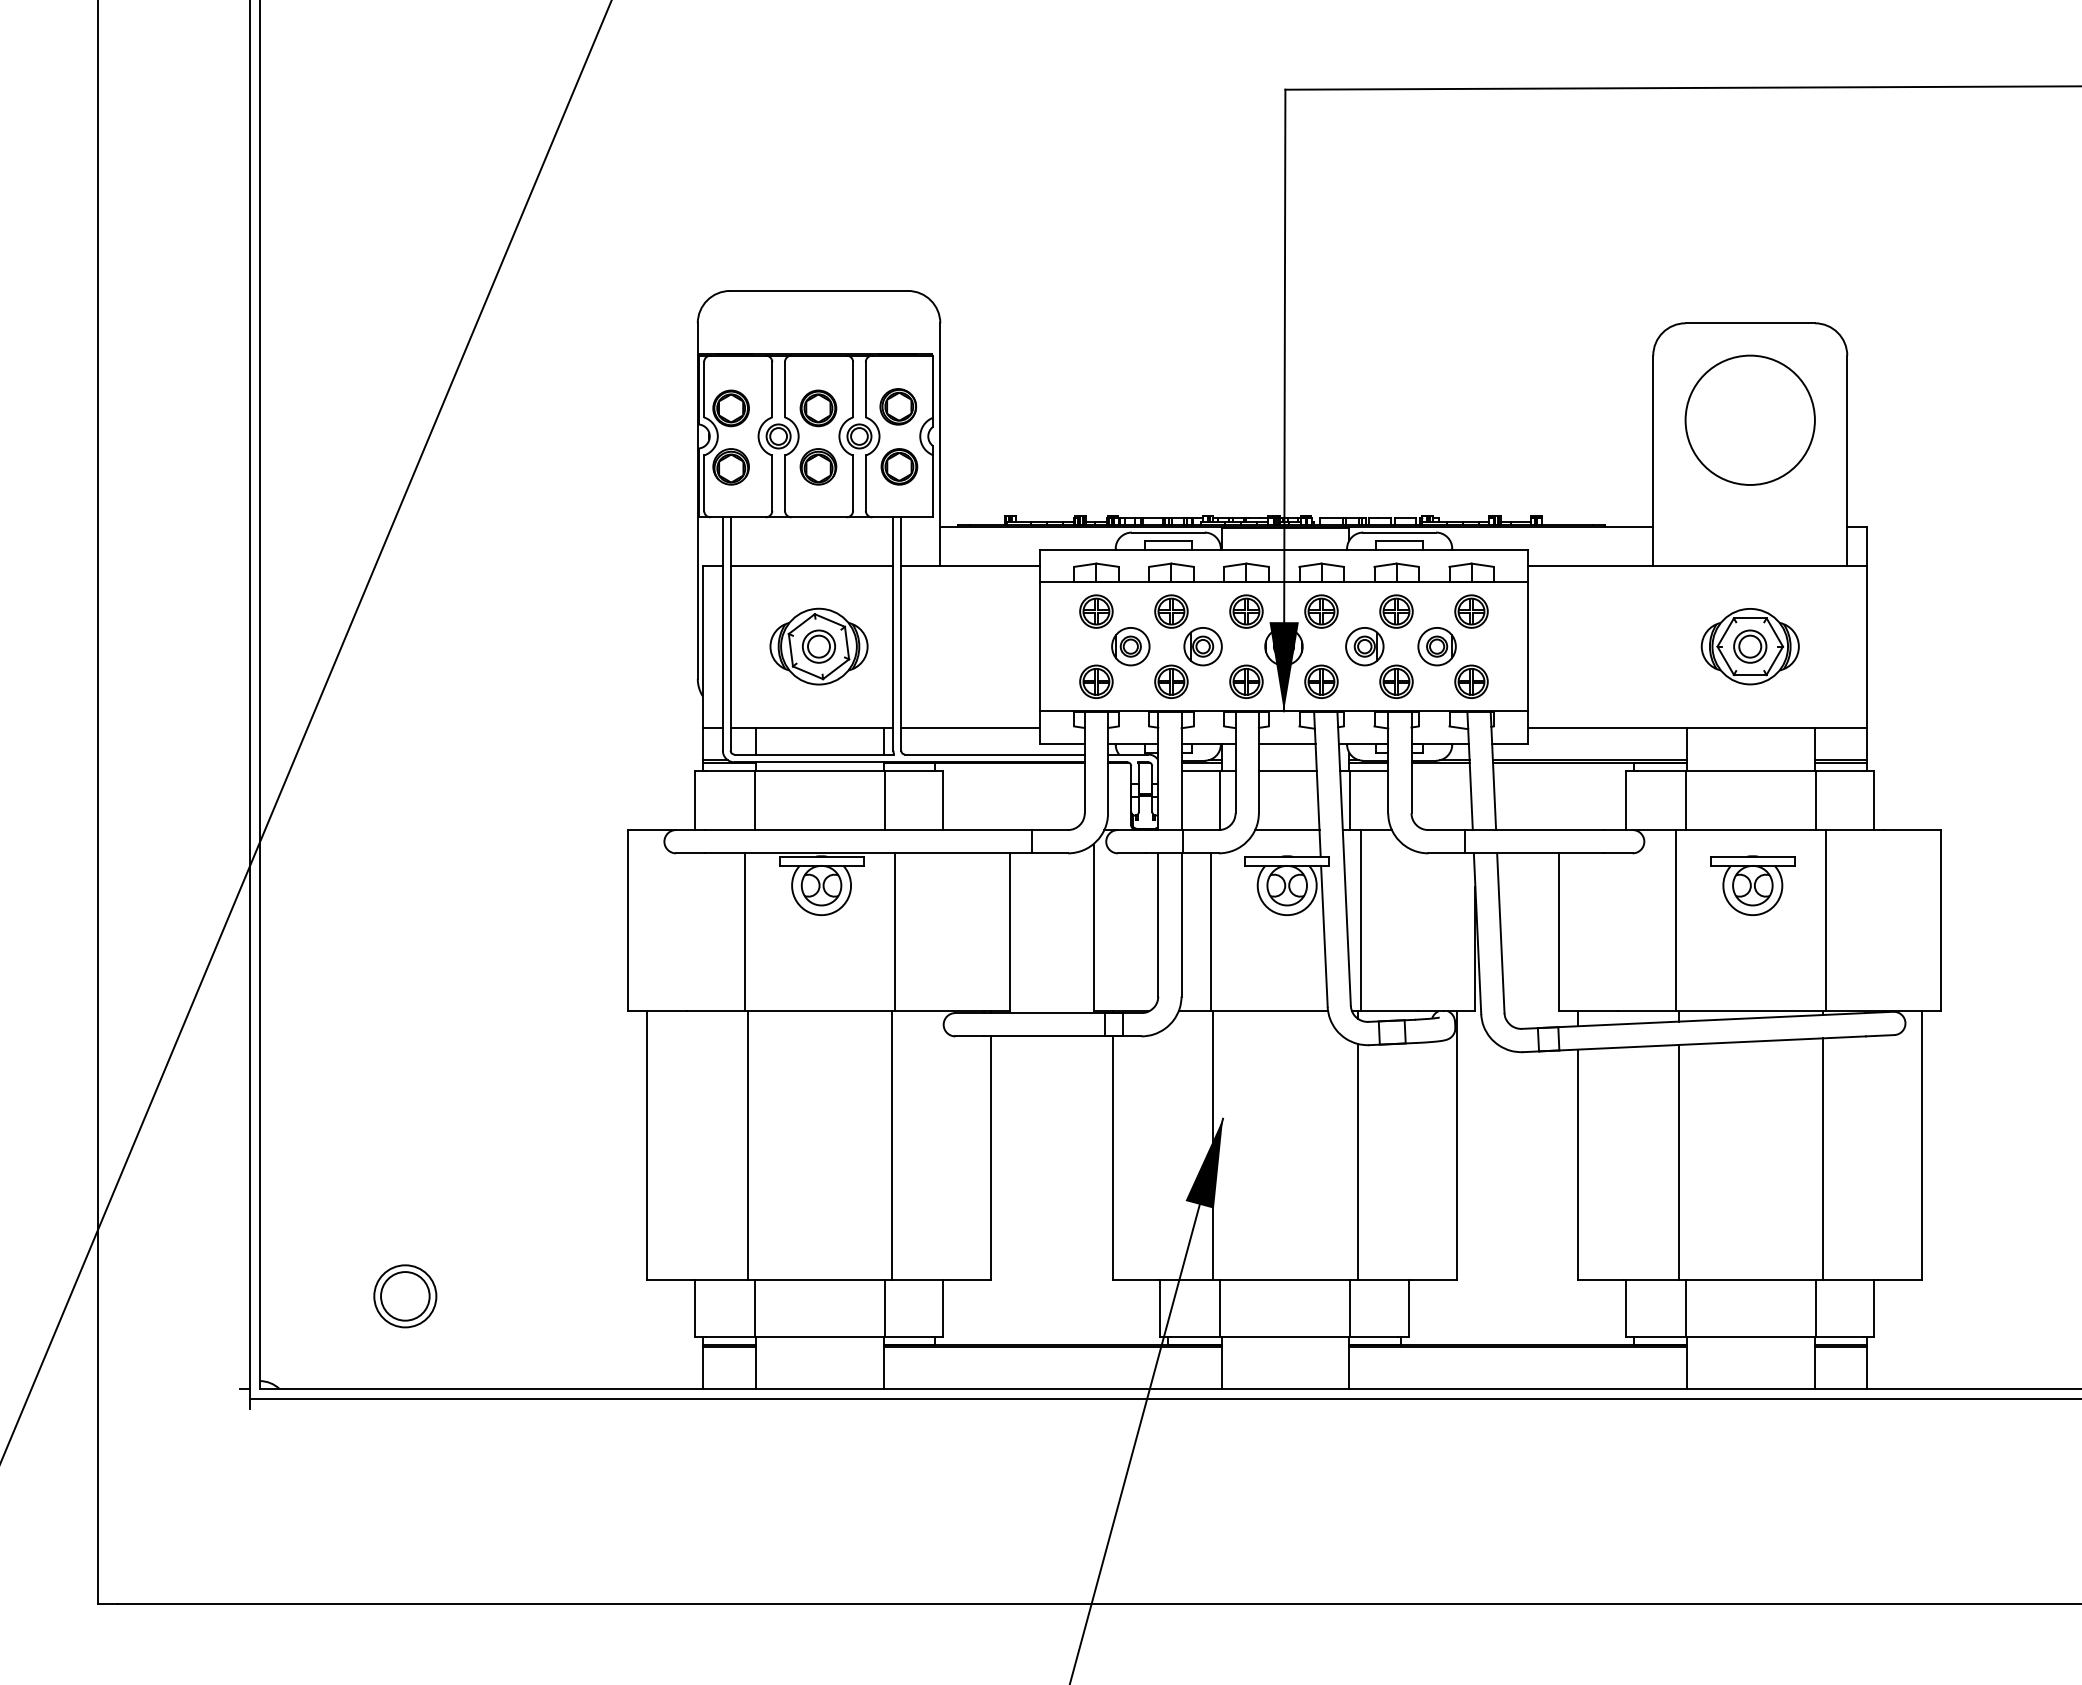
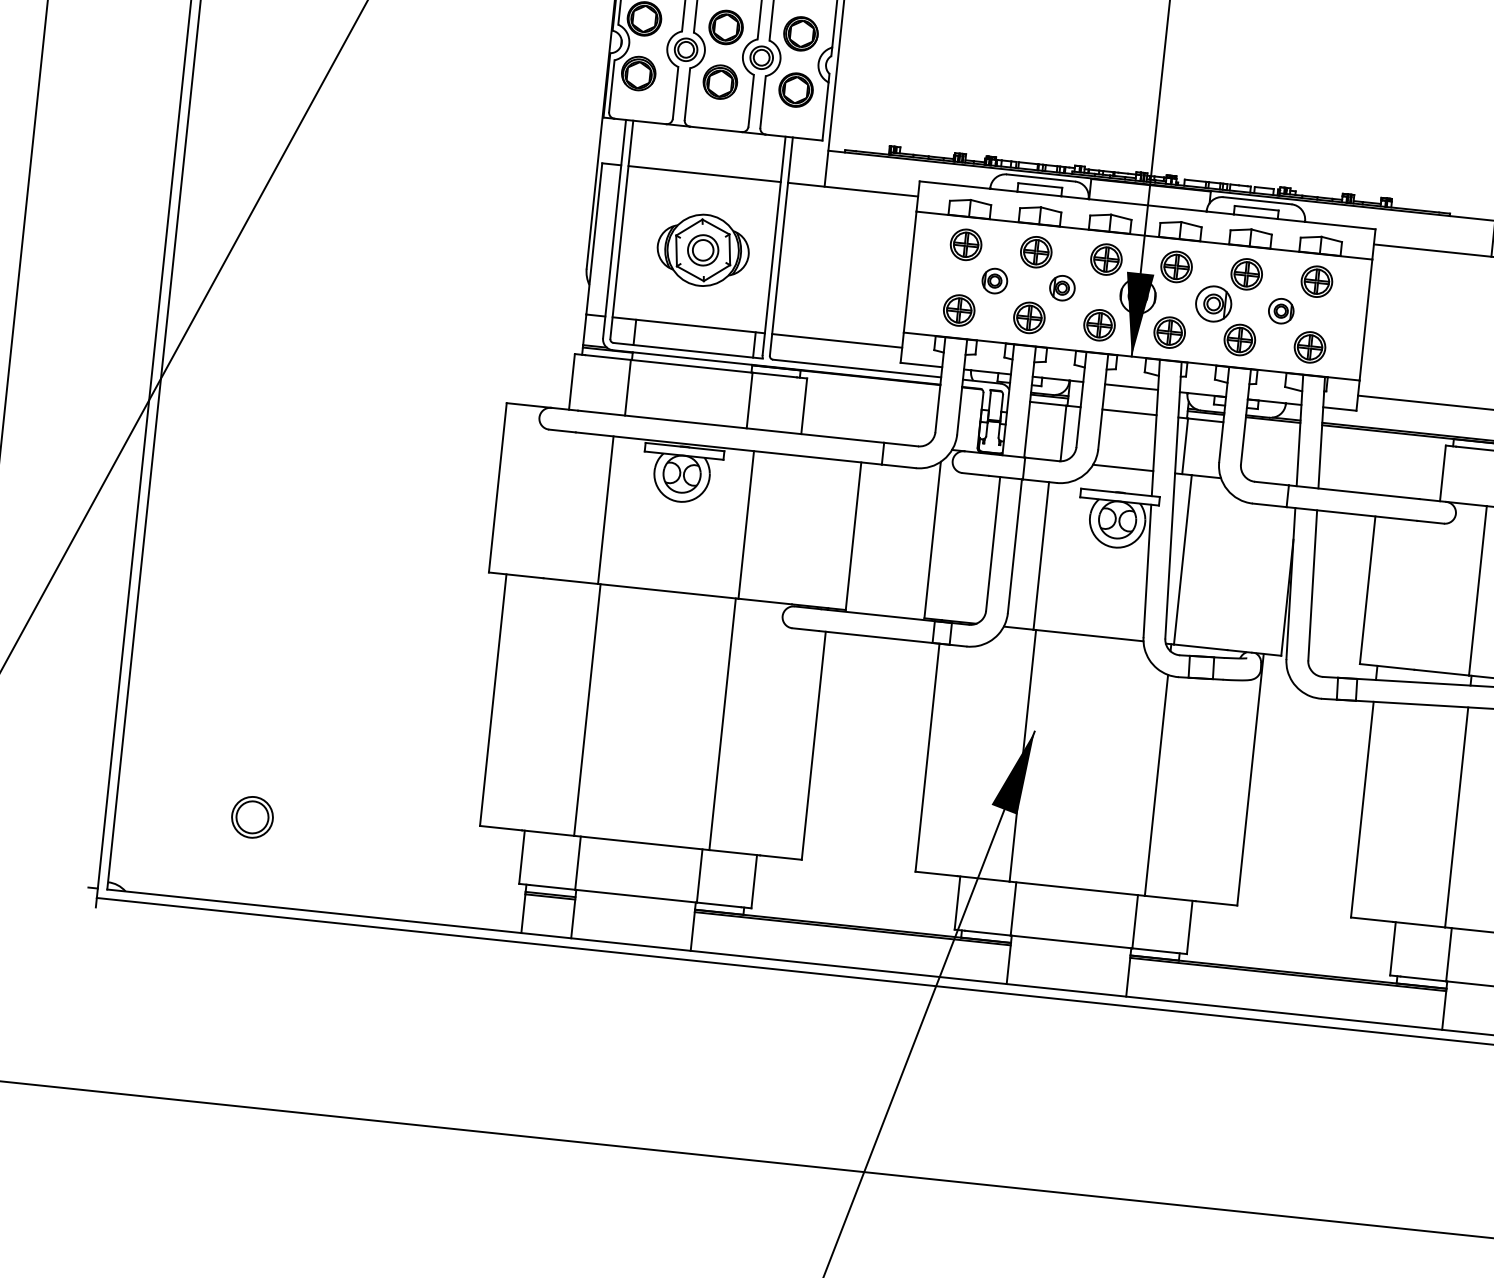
part: (1130, 646) -> (994, 280), size x0.7
part: (1202, 646) -> (1061, 287), size x0.7
part: (1436, 646) -> (1280, 310), size x0.7
part: (405, 1296) -> (252, 817), size x0.7

